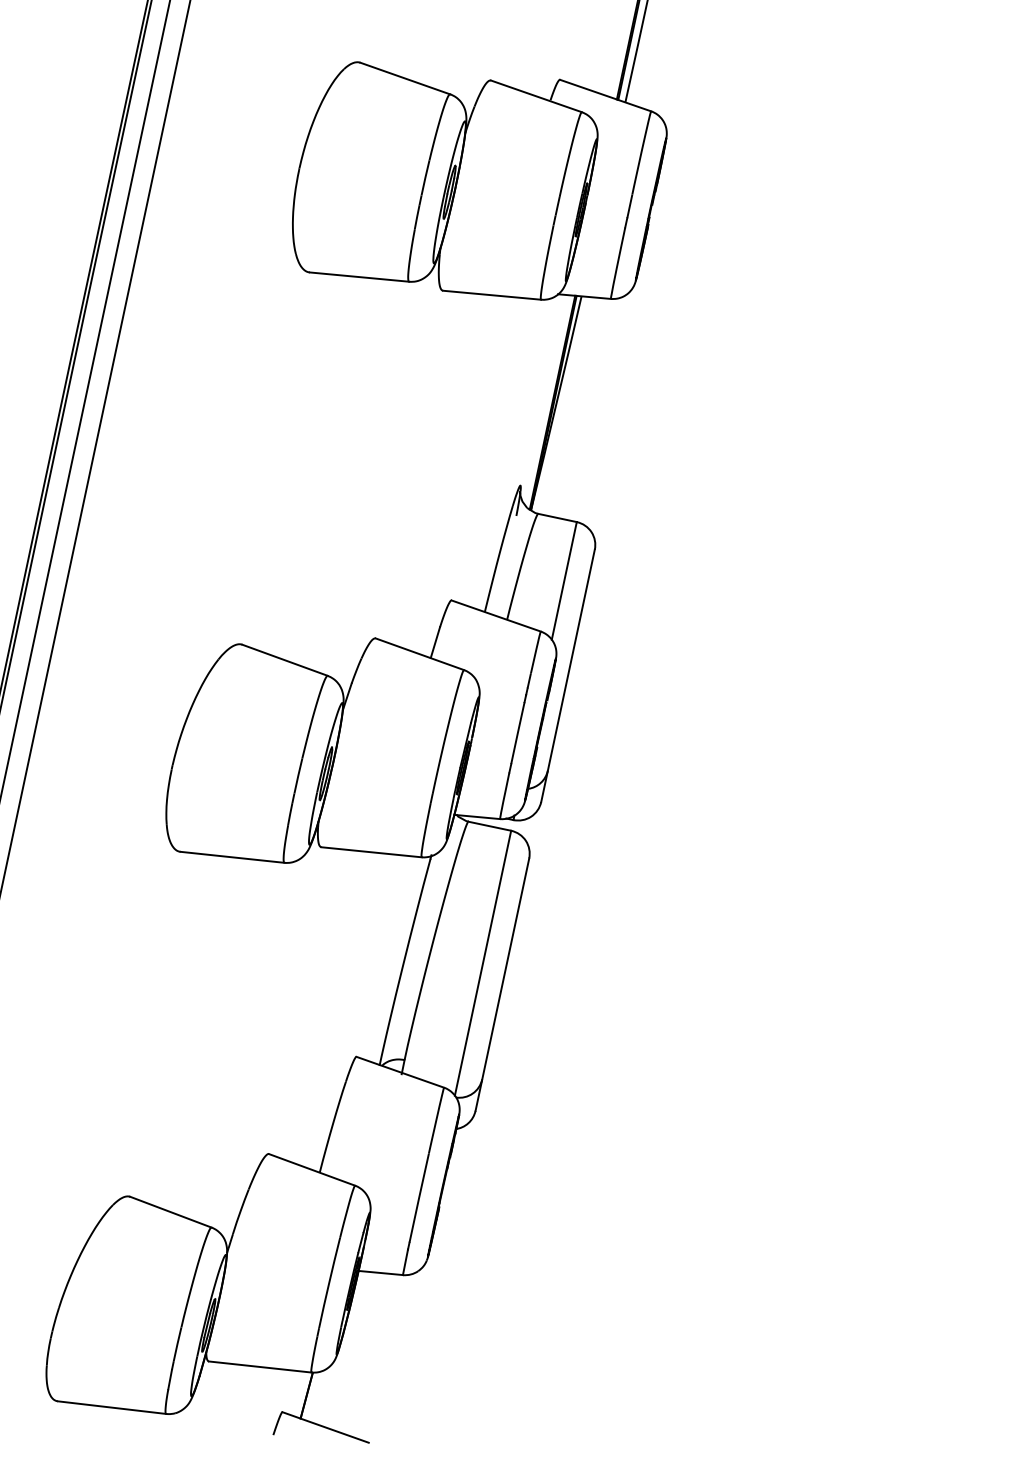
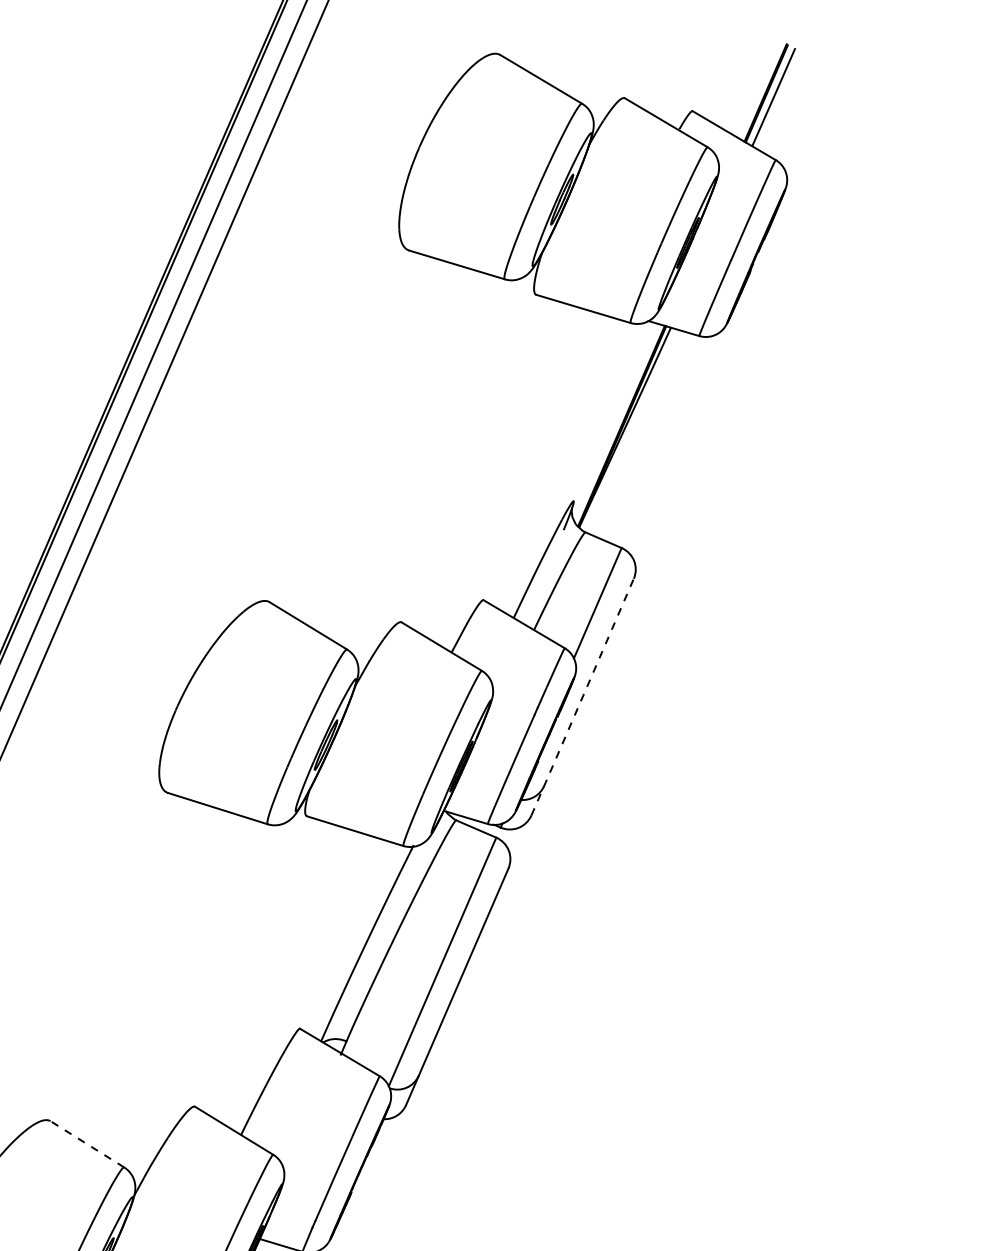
line: (568, 675) -> (583, 696), solid -> dashed
line: (170, 1212) -> (86, 1144), solid -> dashed

